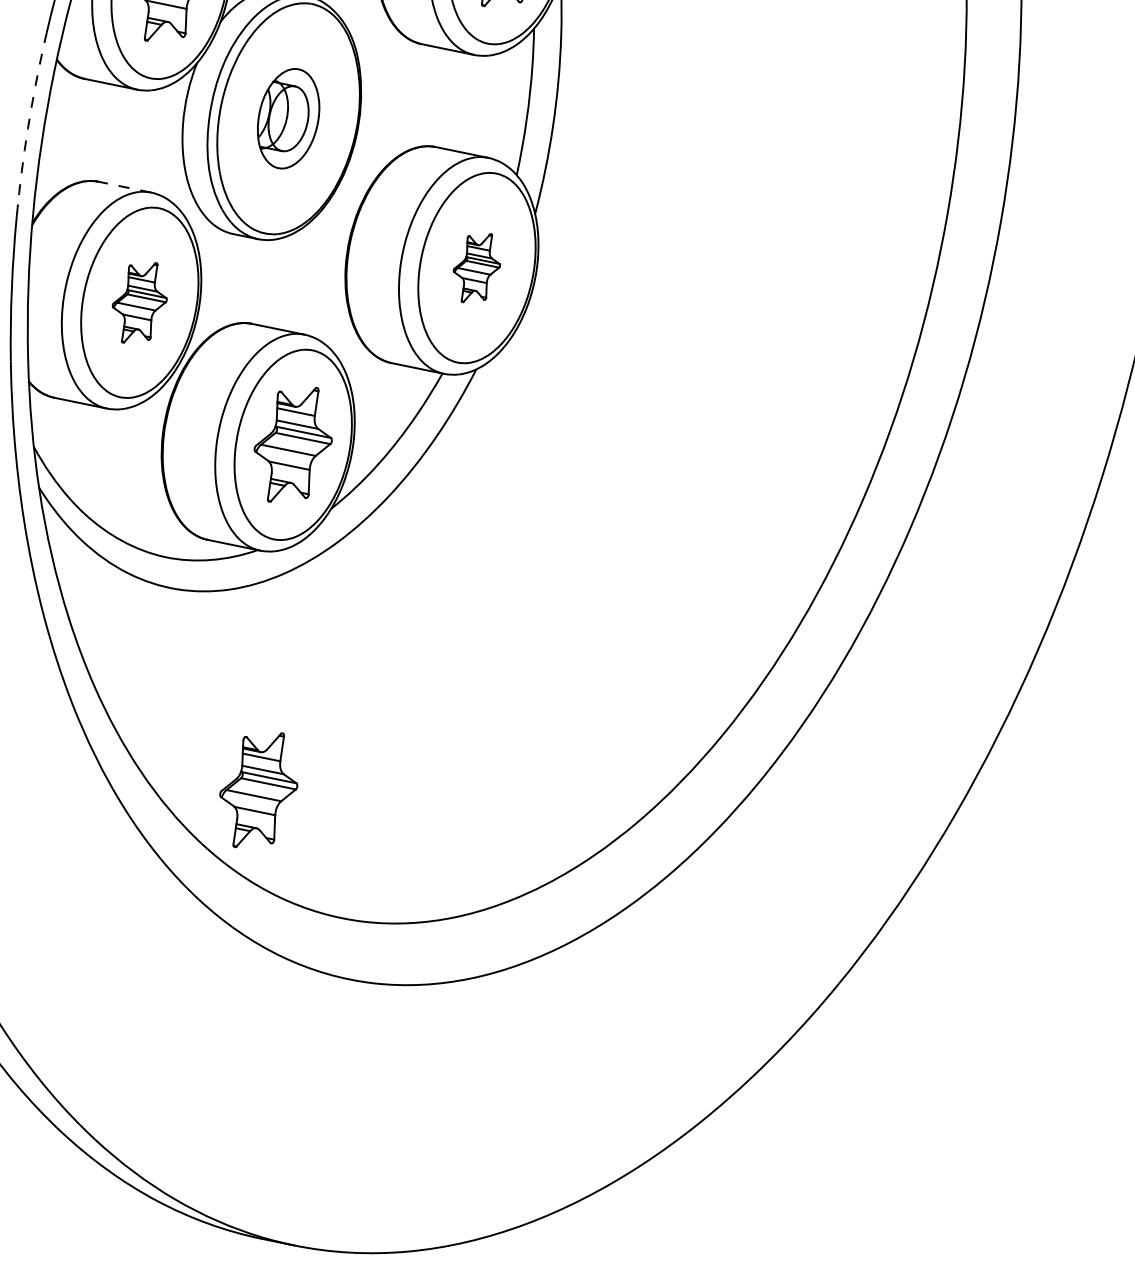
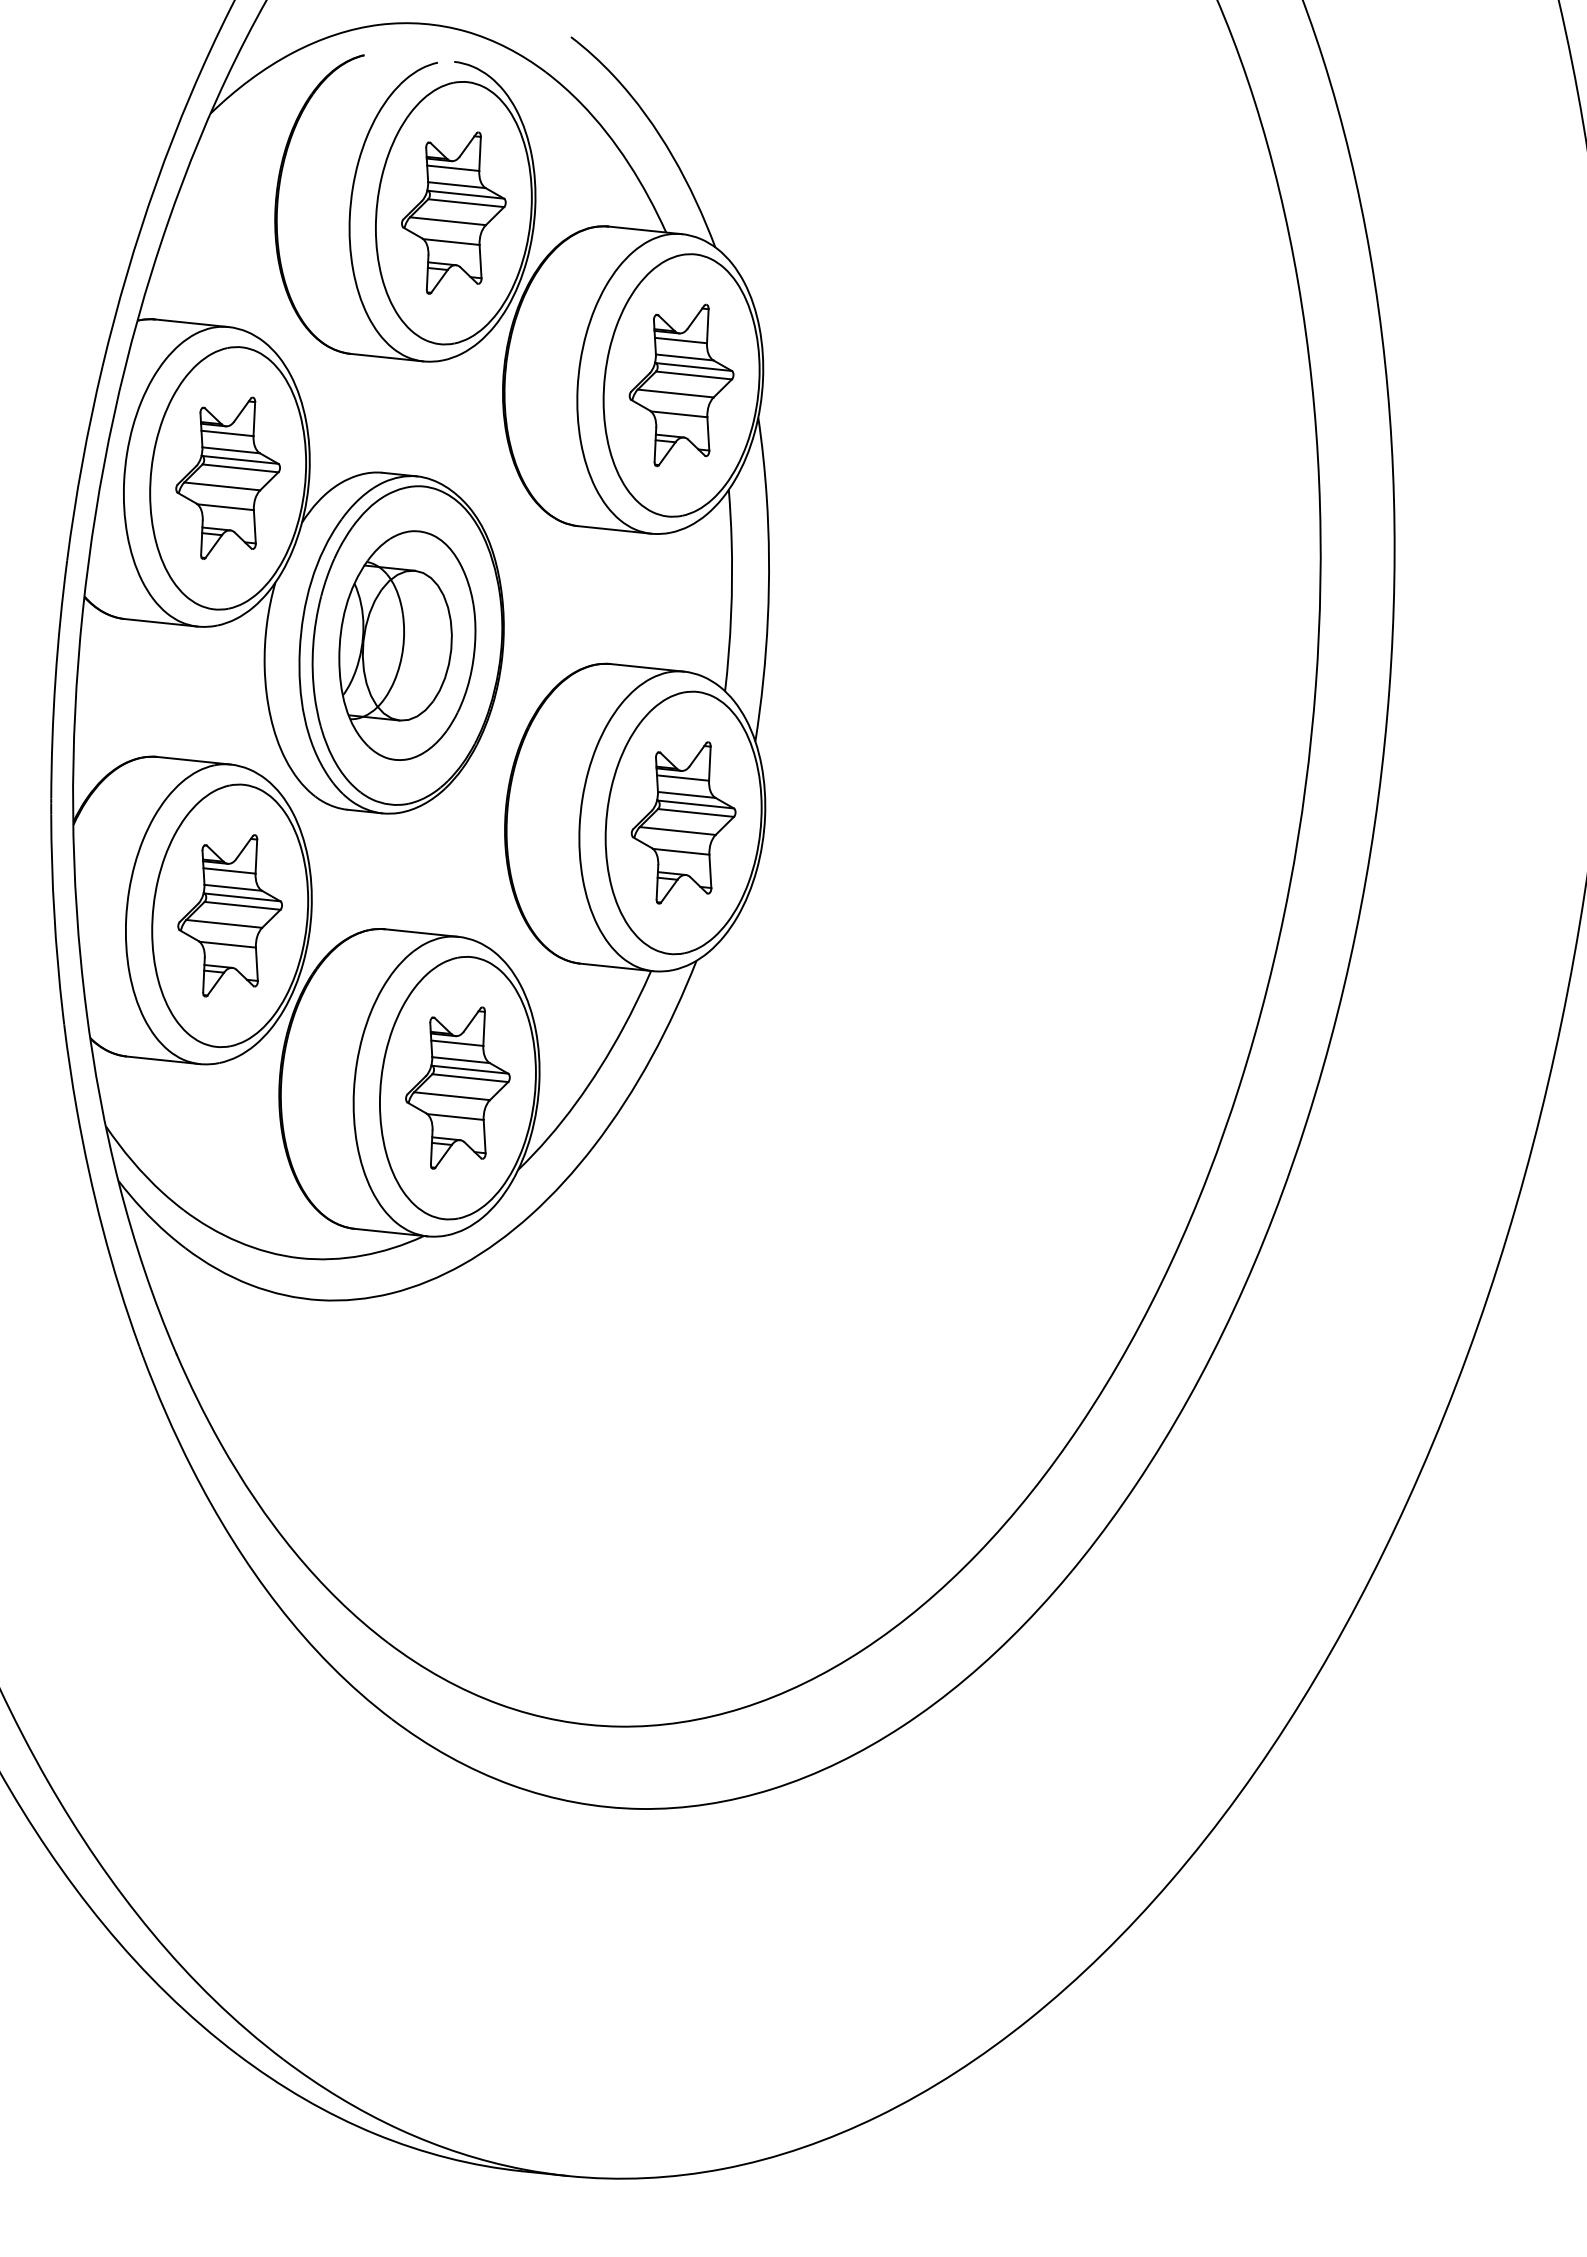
arc: (29, 117) -> (55, 679), dashed -> solid
part: (288, 118) -> (407, 645), size x1.67
line: (125, 186) -> (194, 760), dashed -> solid
part: (476, 267) -> (683, 822), size x1.67
part: (139, 302) -> (229, 915), size x1.43
part: (258, 789) -> (457, 1561), removed

